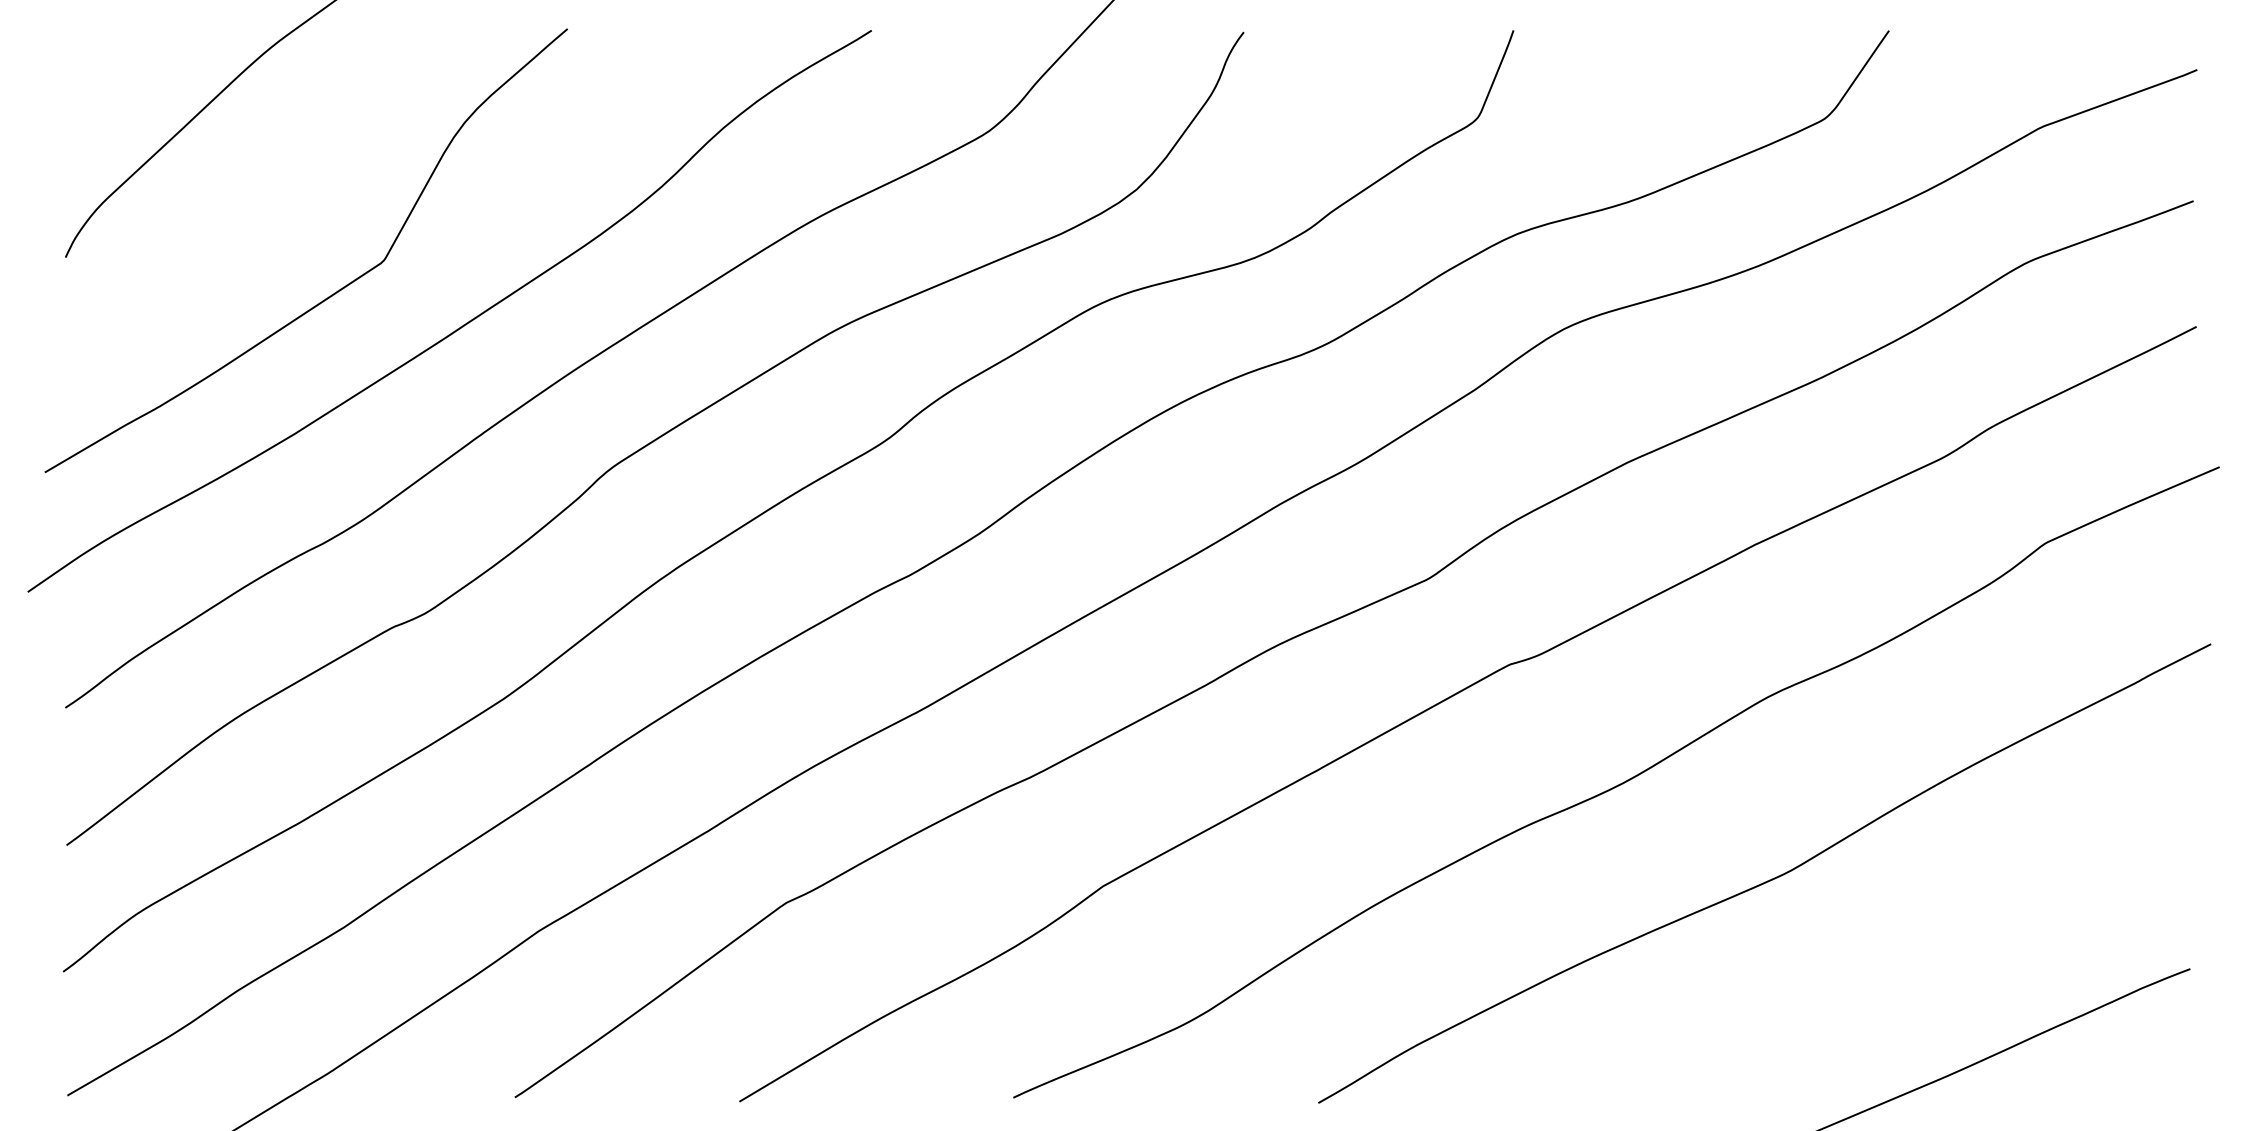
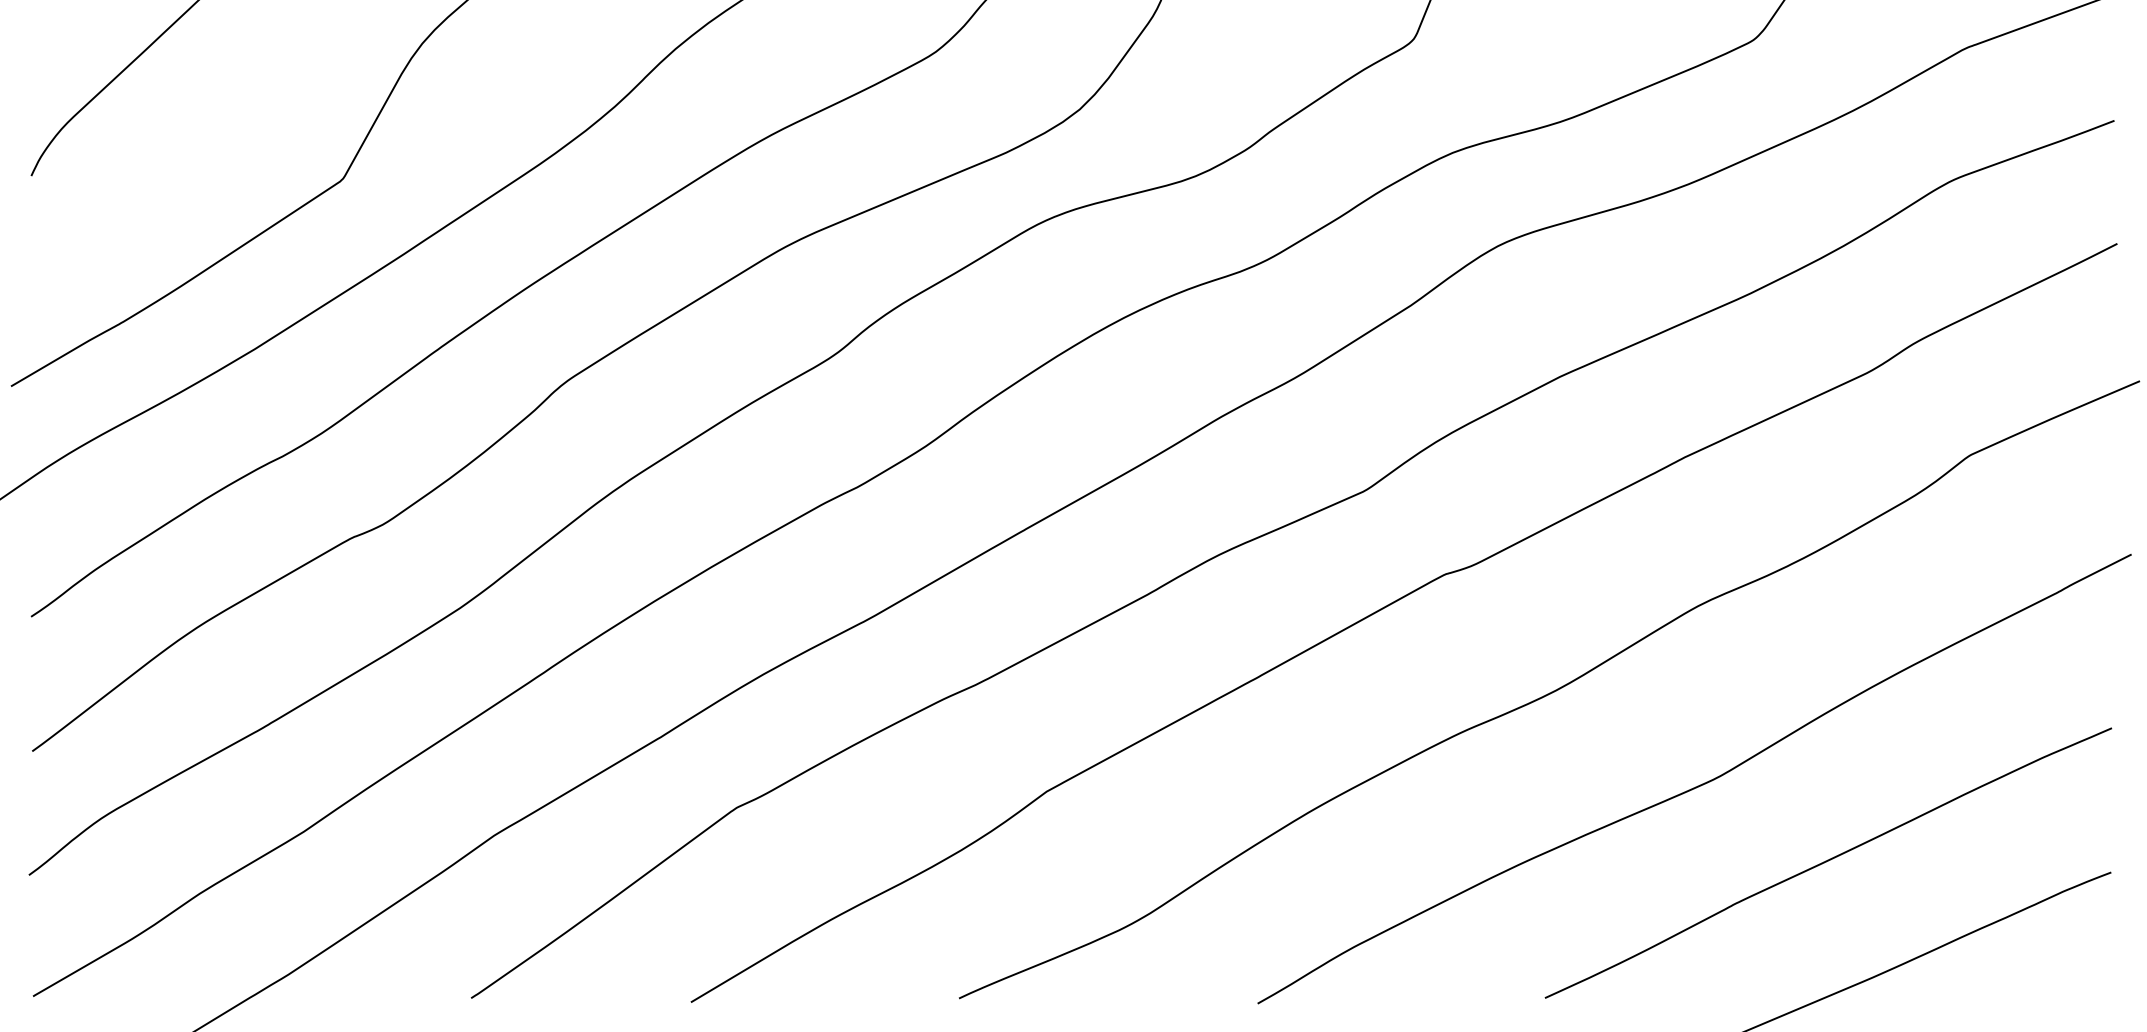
curve: (1900, 958) -> (1827, 862), added

